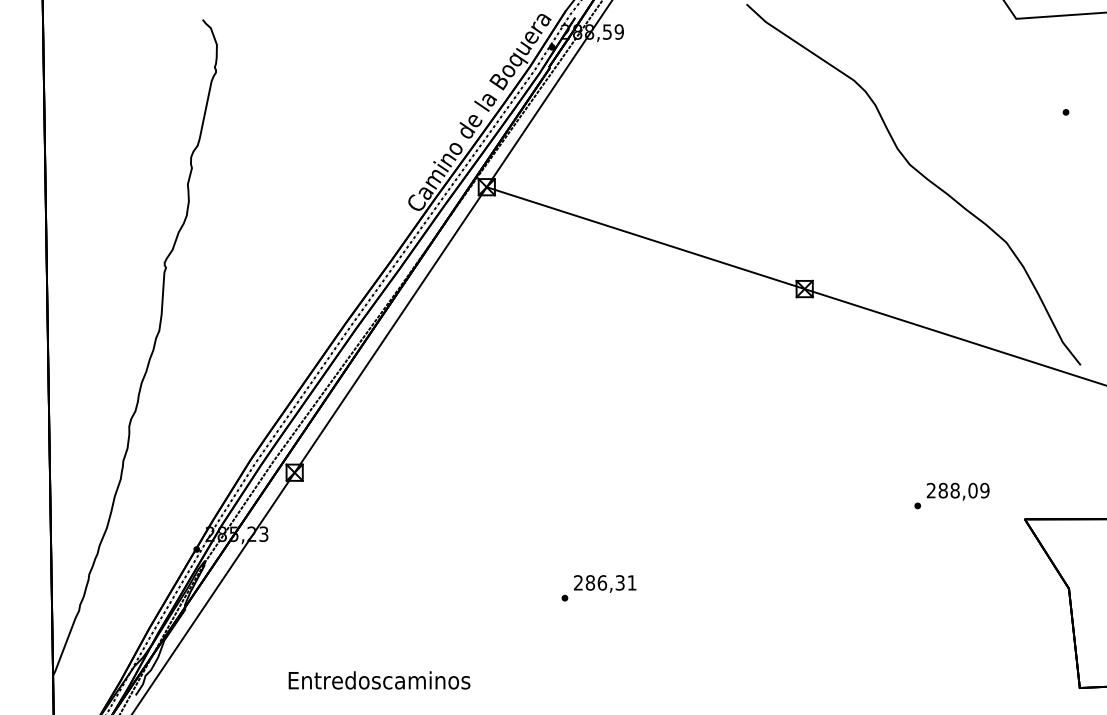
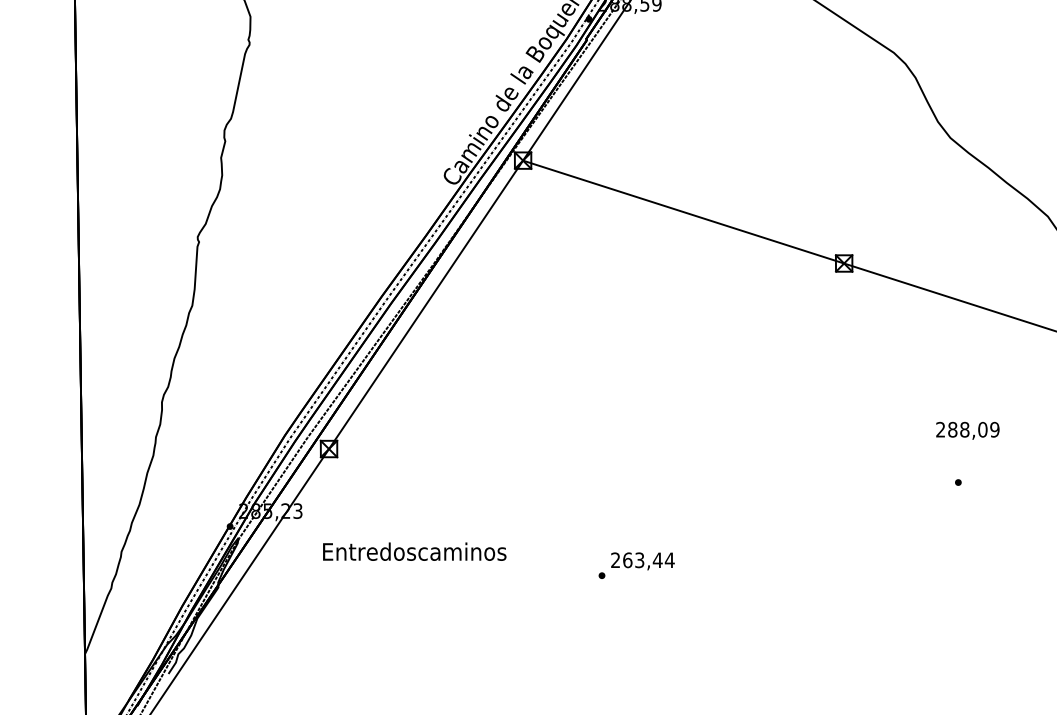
text: (957, 491) -> (967, 430), moved
text: (610, 582) -> (648, 559), 286,31 -> 263,44
text: (379, 680) -> (414, 551), moved

